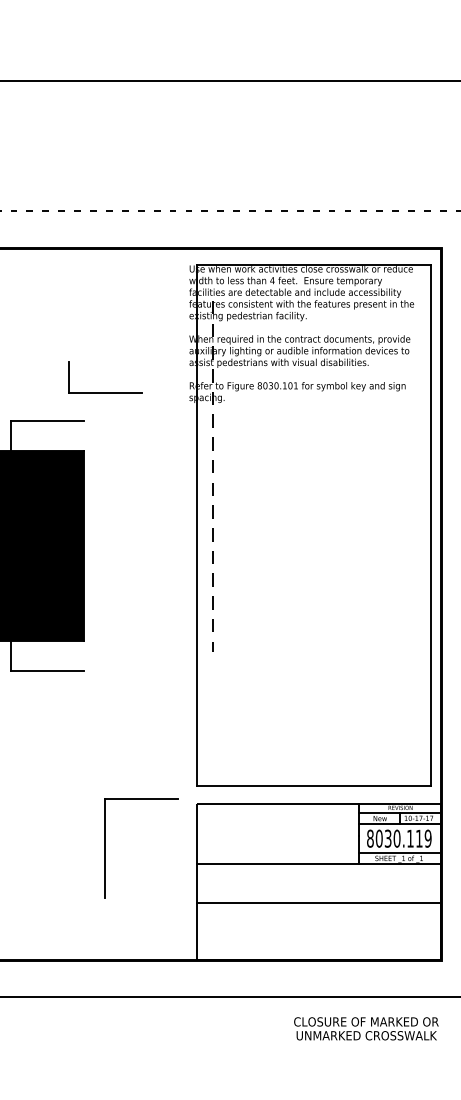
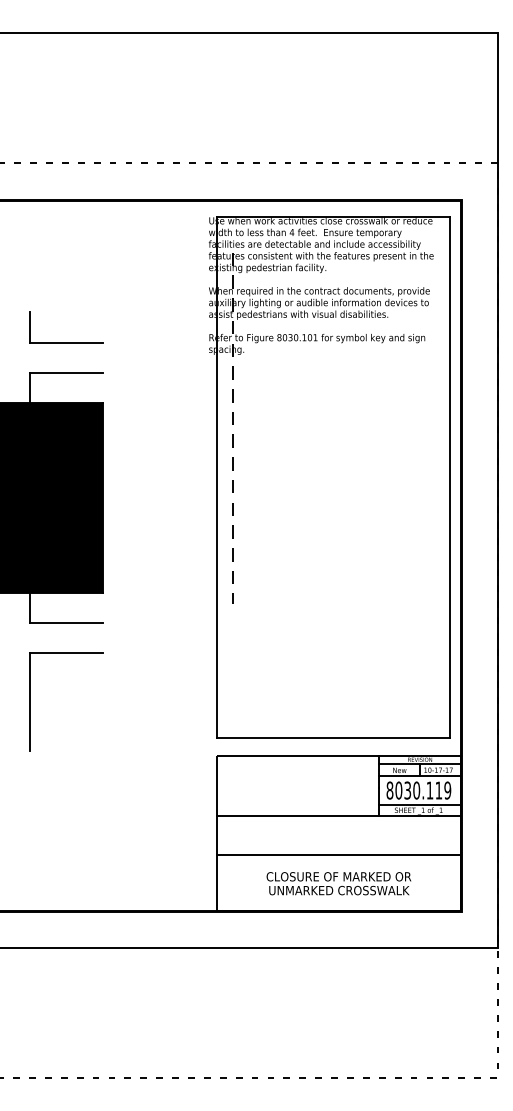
part: (104, 392) -> (66, 342), moved
part: (104, 847) -> (30, 701), moved
text: (365, 1028) -> (338, 883), moved

